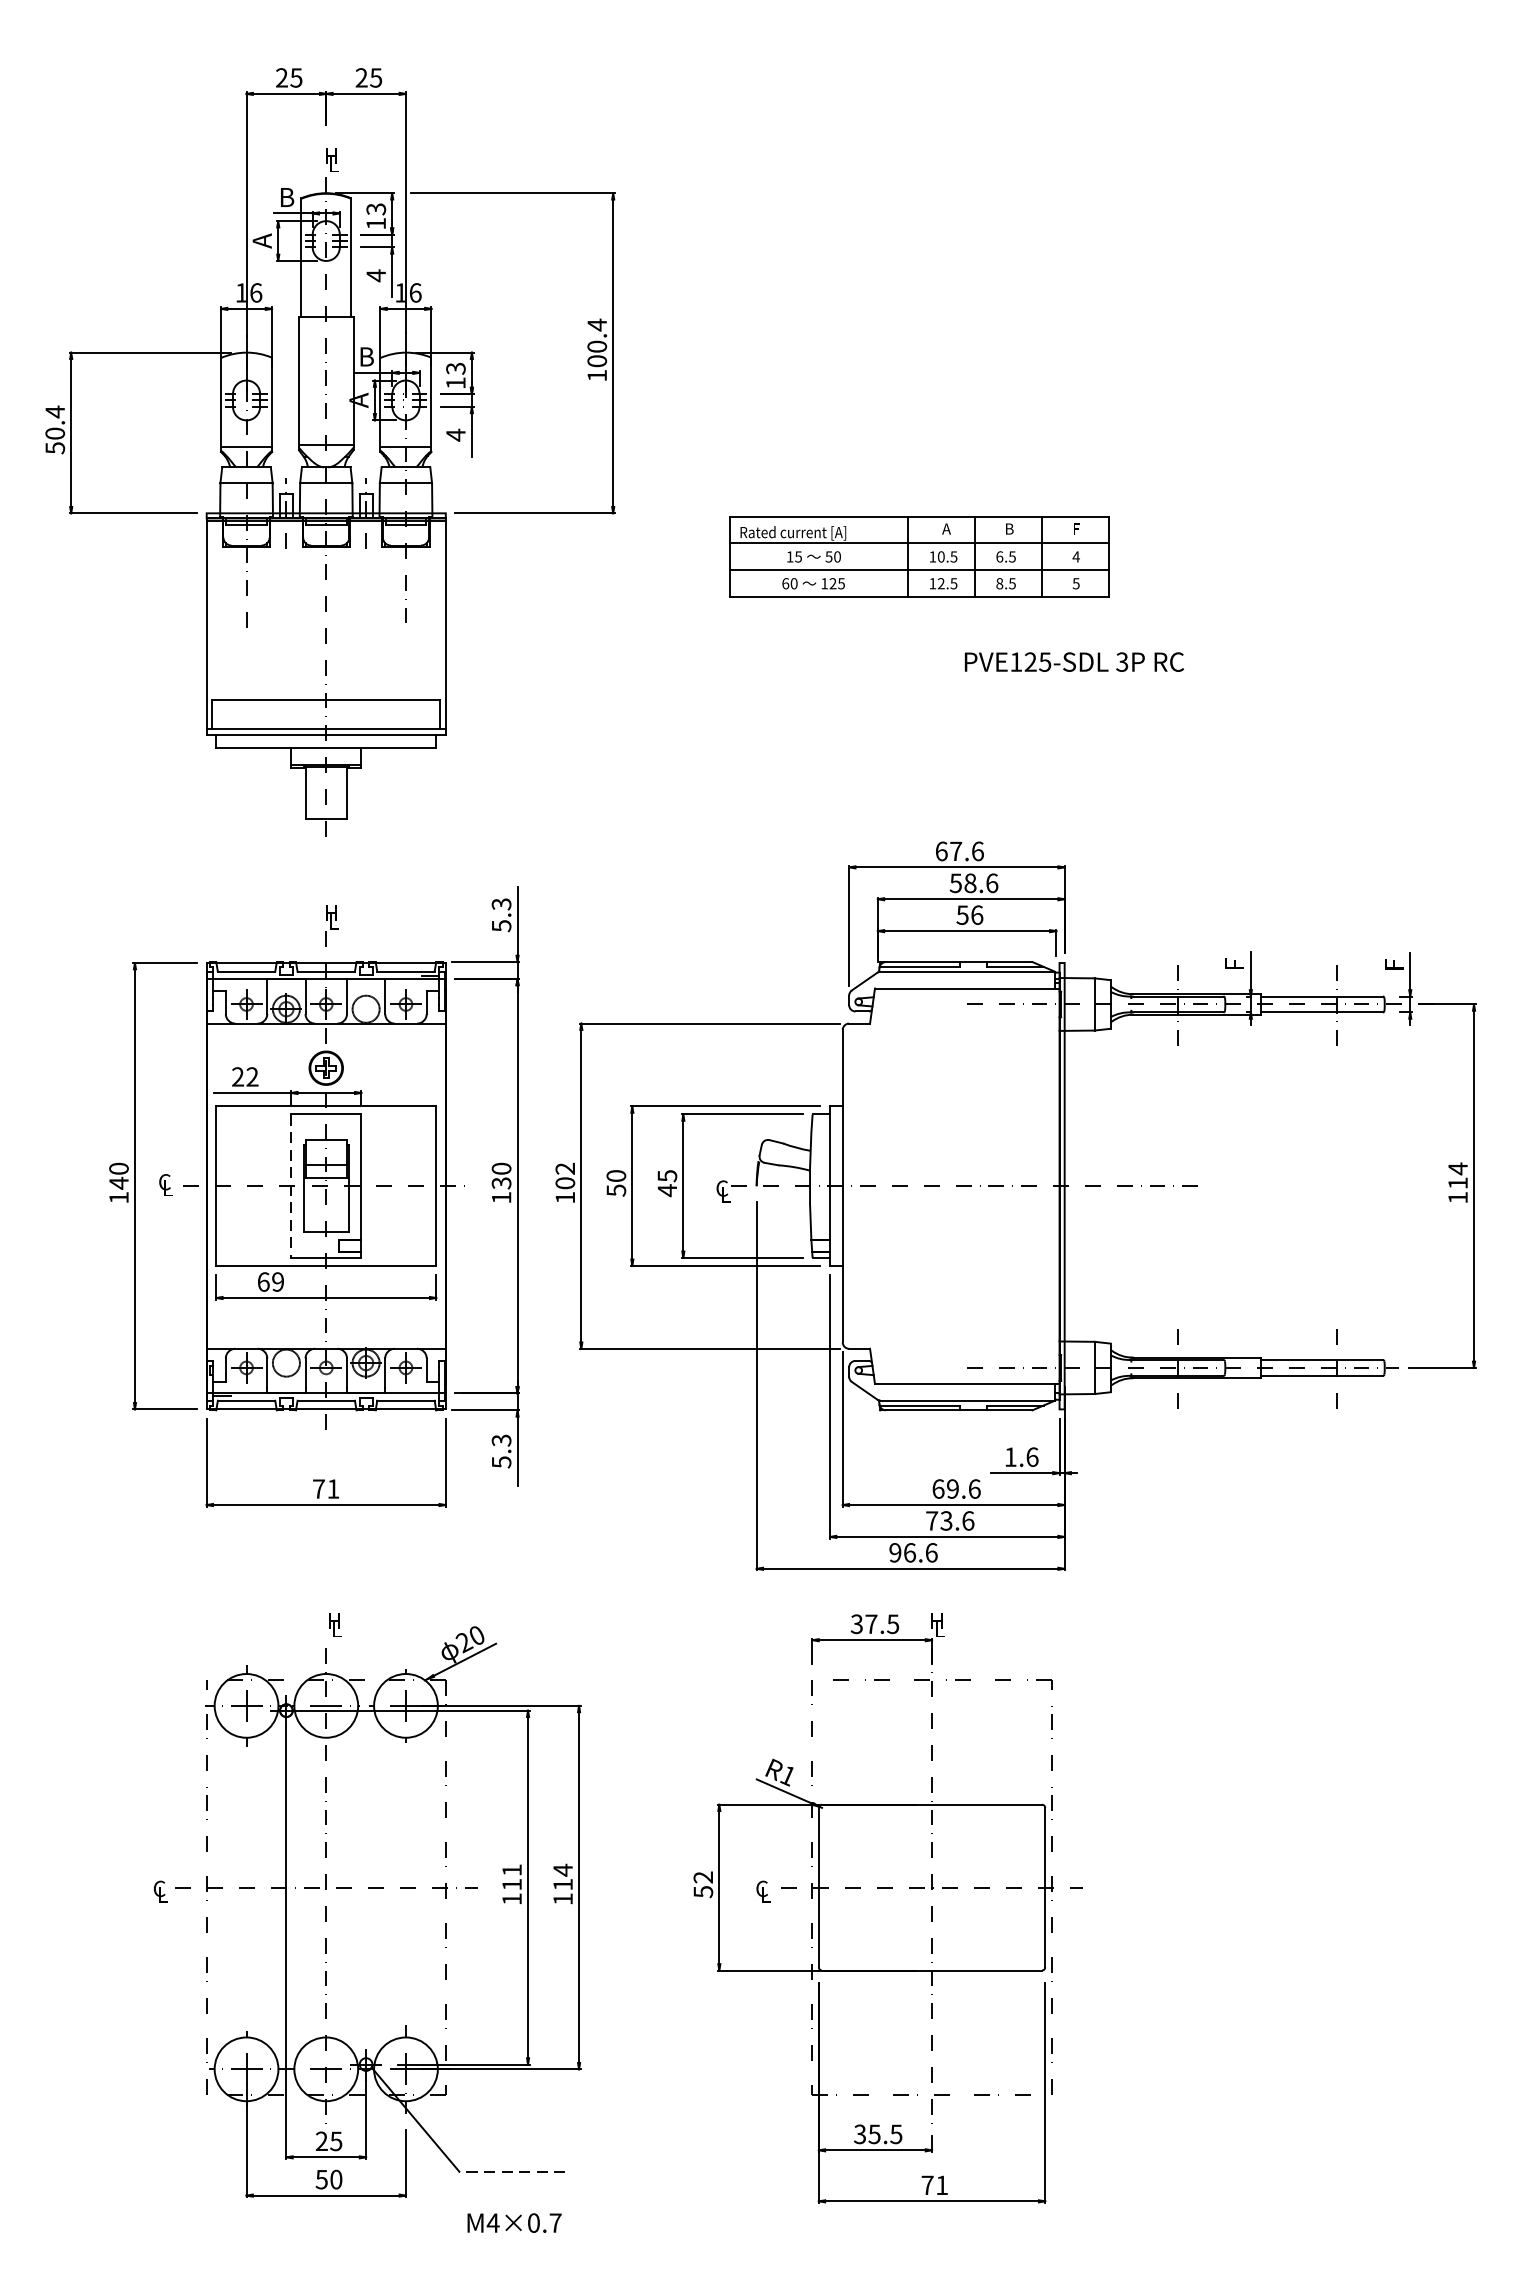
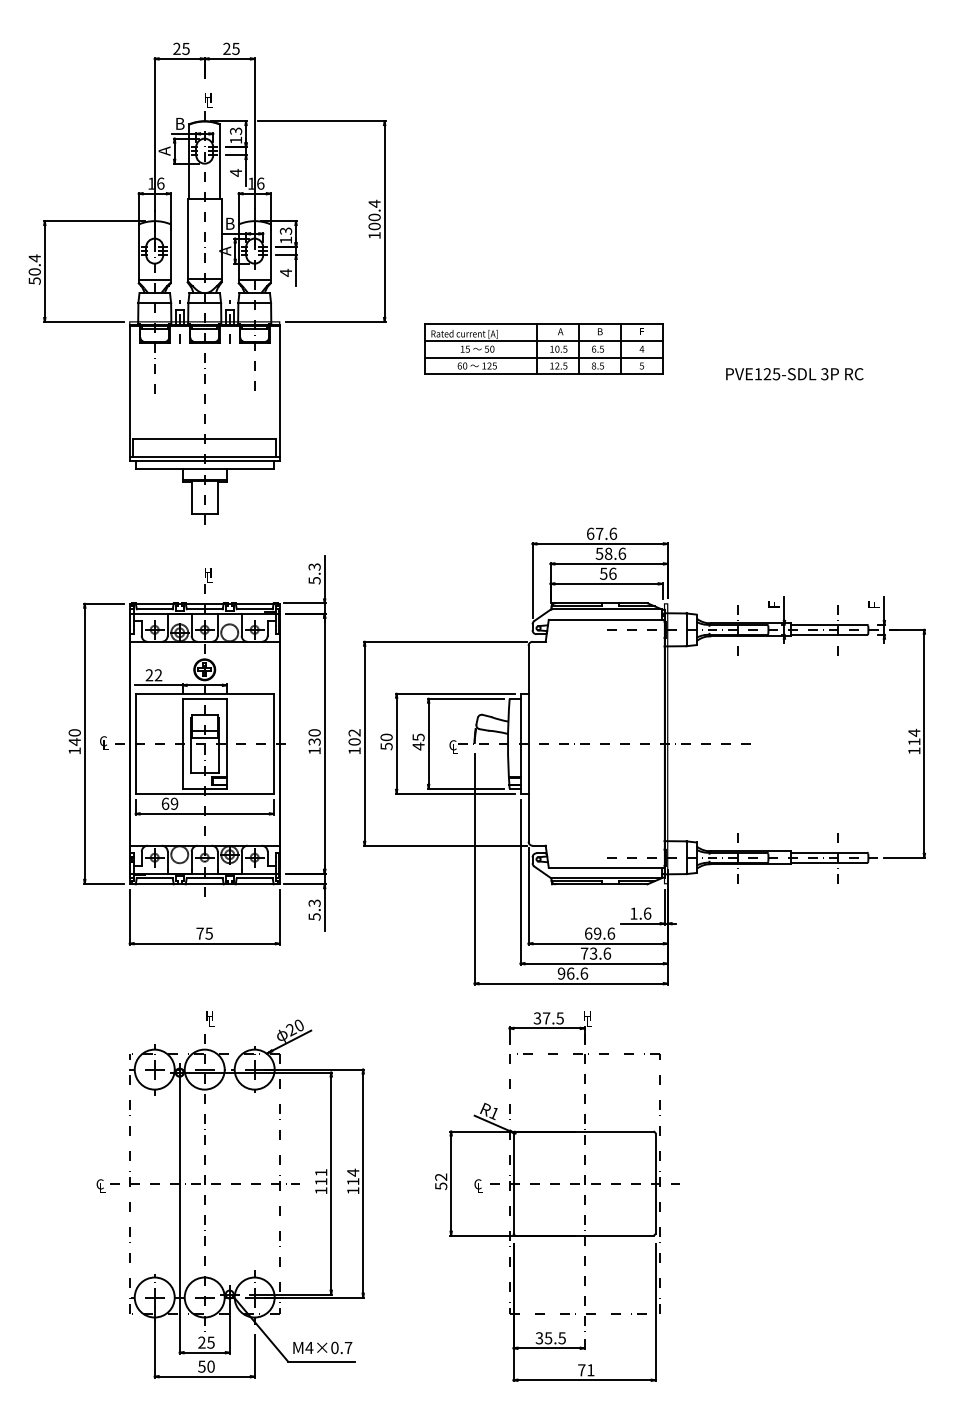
part: (919, 555) -> (543, 348), moved
text: (1073, 662) -> (794, 374), moved
line: (290, 1185) -> (182, 743), dashed -> solid
text: (332, 1488) -> (208, 933), 71 -> 75
line: (510, 2171) -> (320, 1361), dashed -> solid
text: (514, 2222) -> (322, 1347), moved

